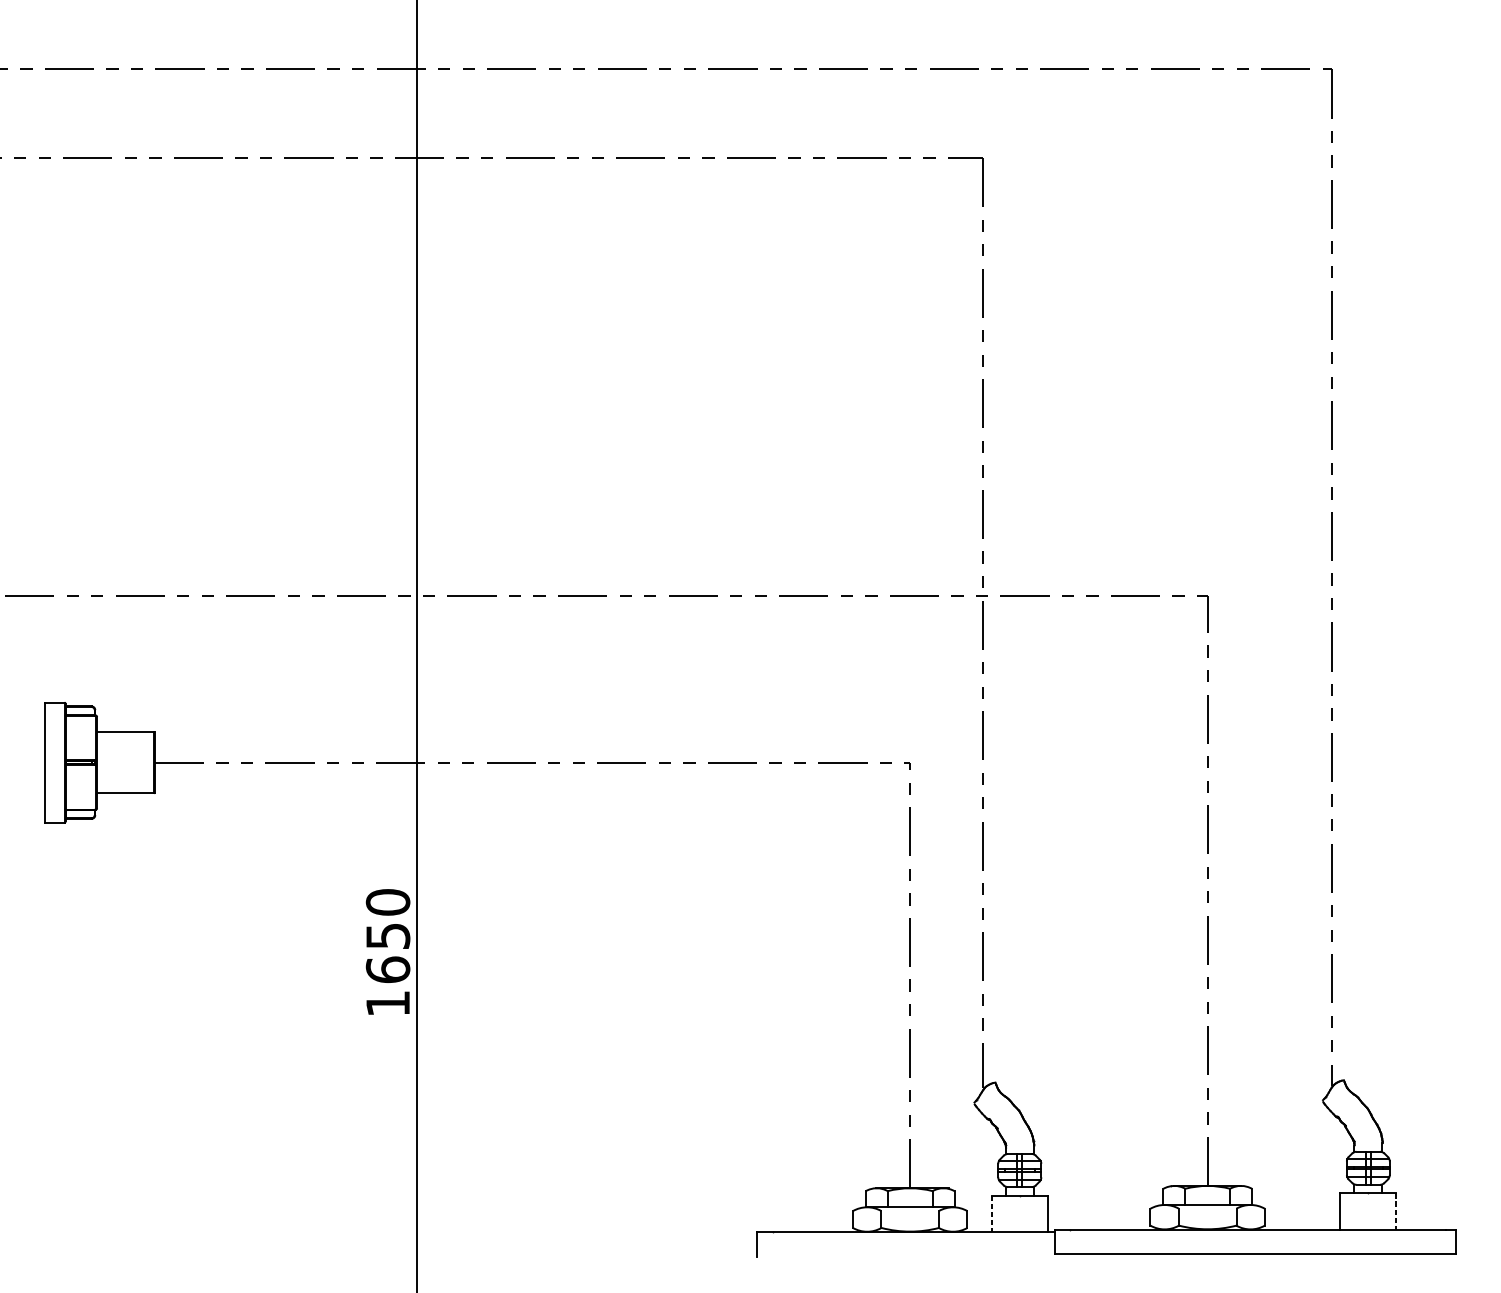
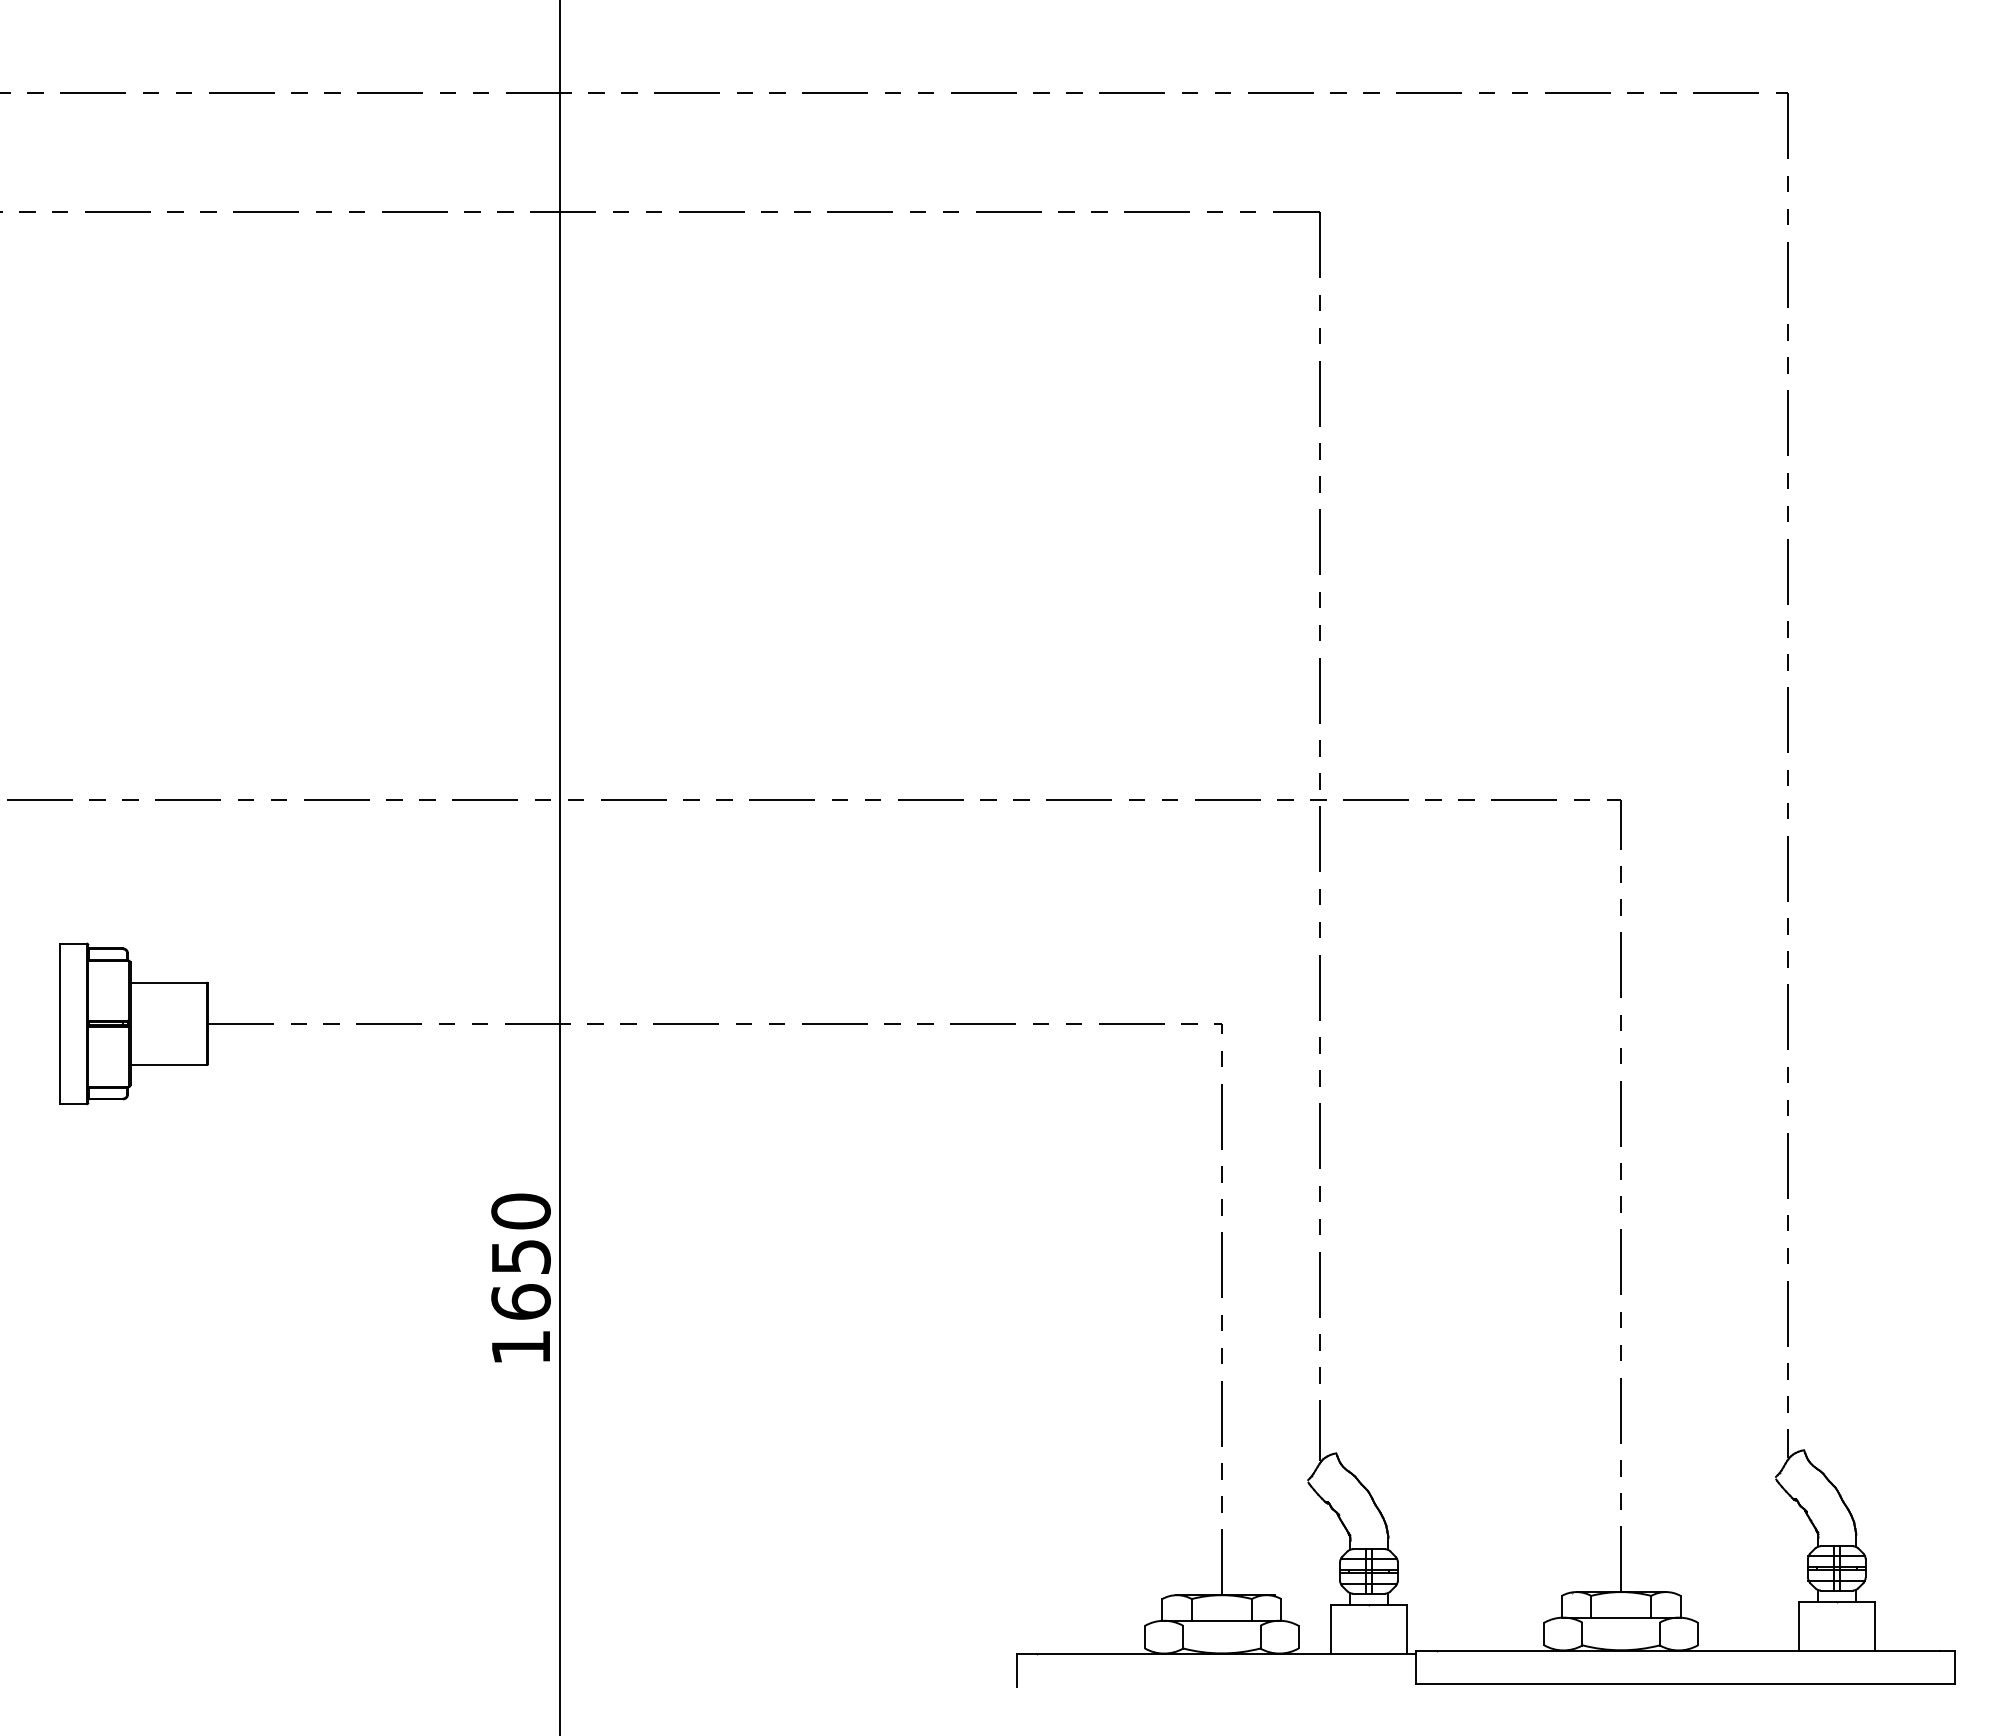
line: (1396, 1211) -> (1874, 1626), dashed -> solid
line: (991, 1213) -> (1331, 1629), dashed -> solid

